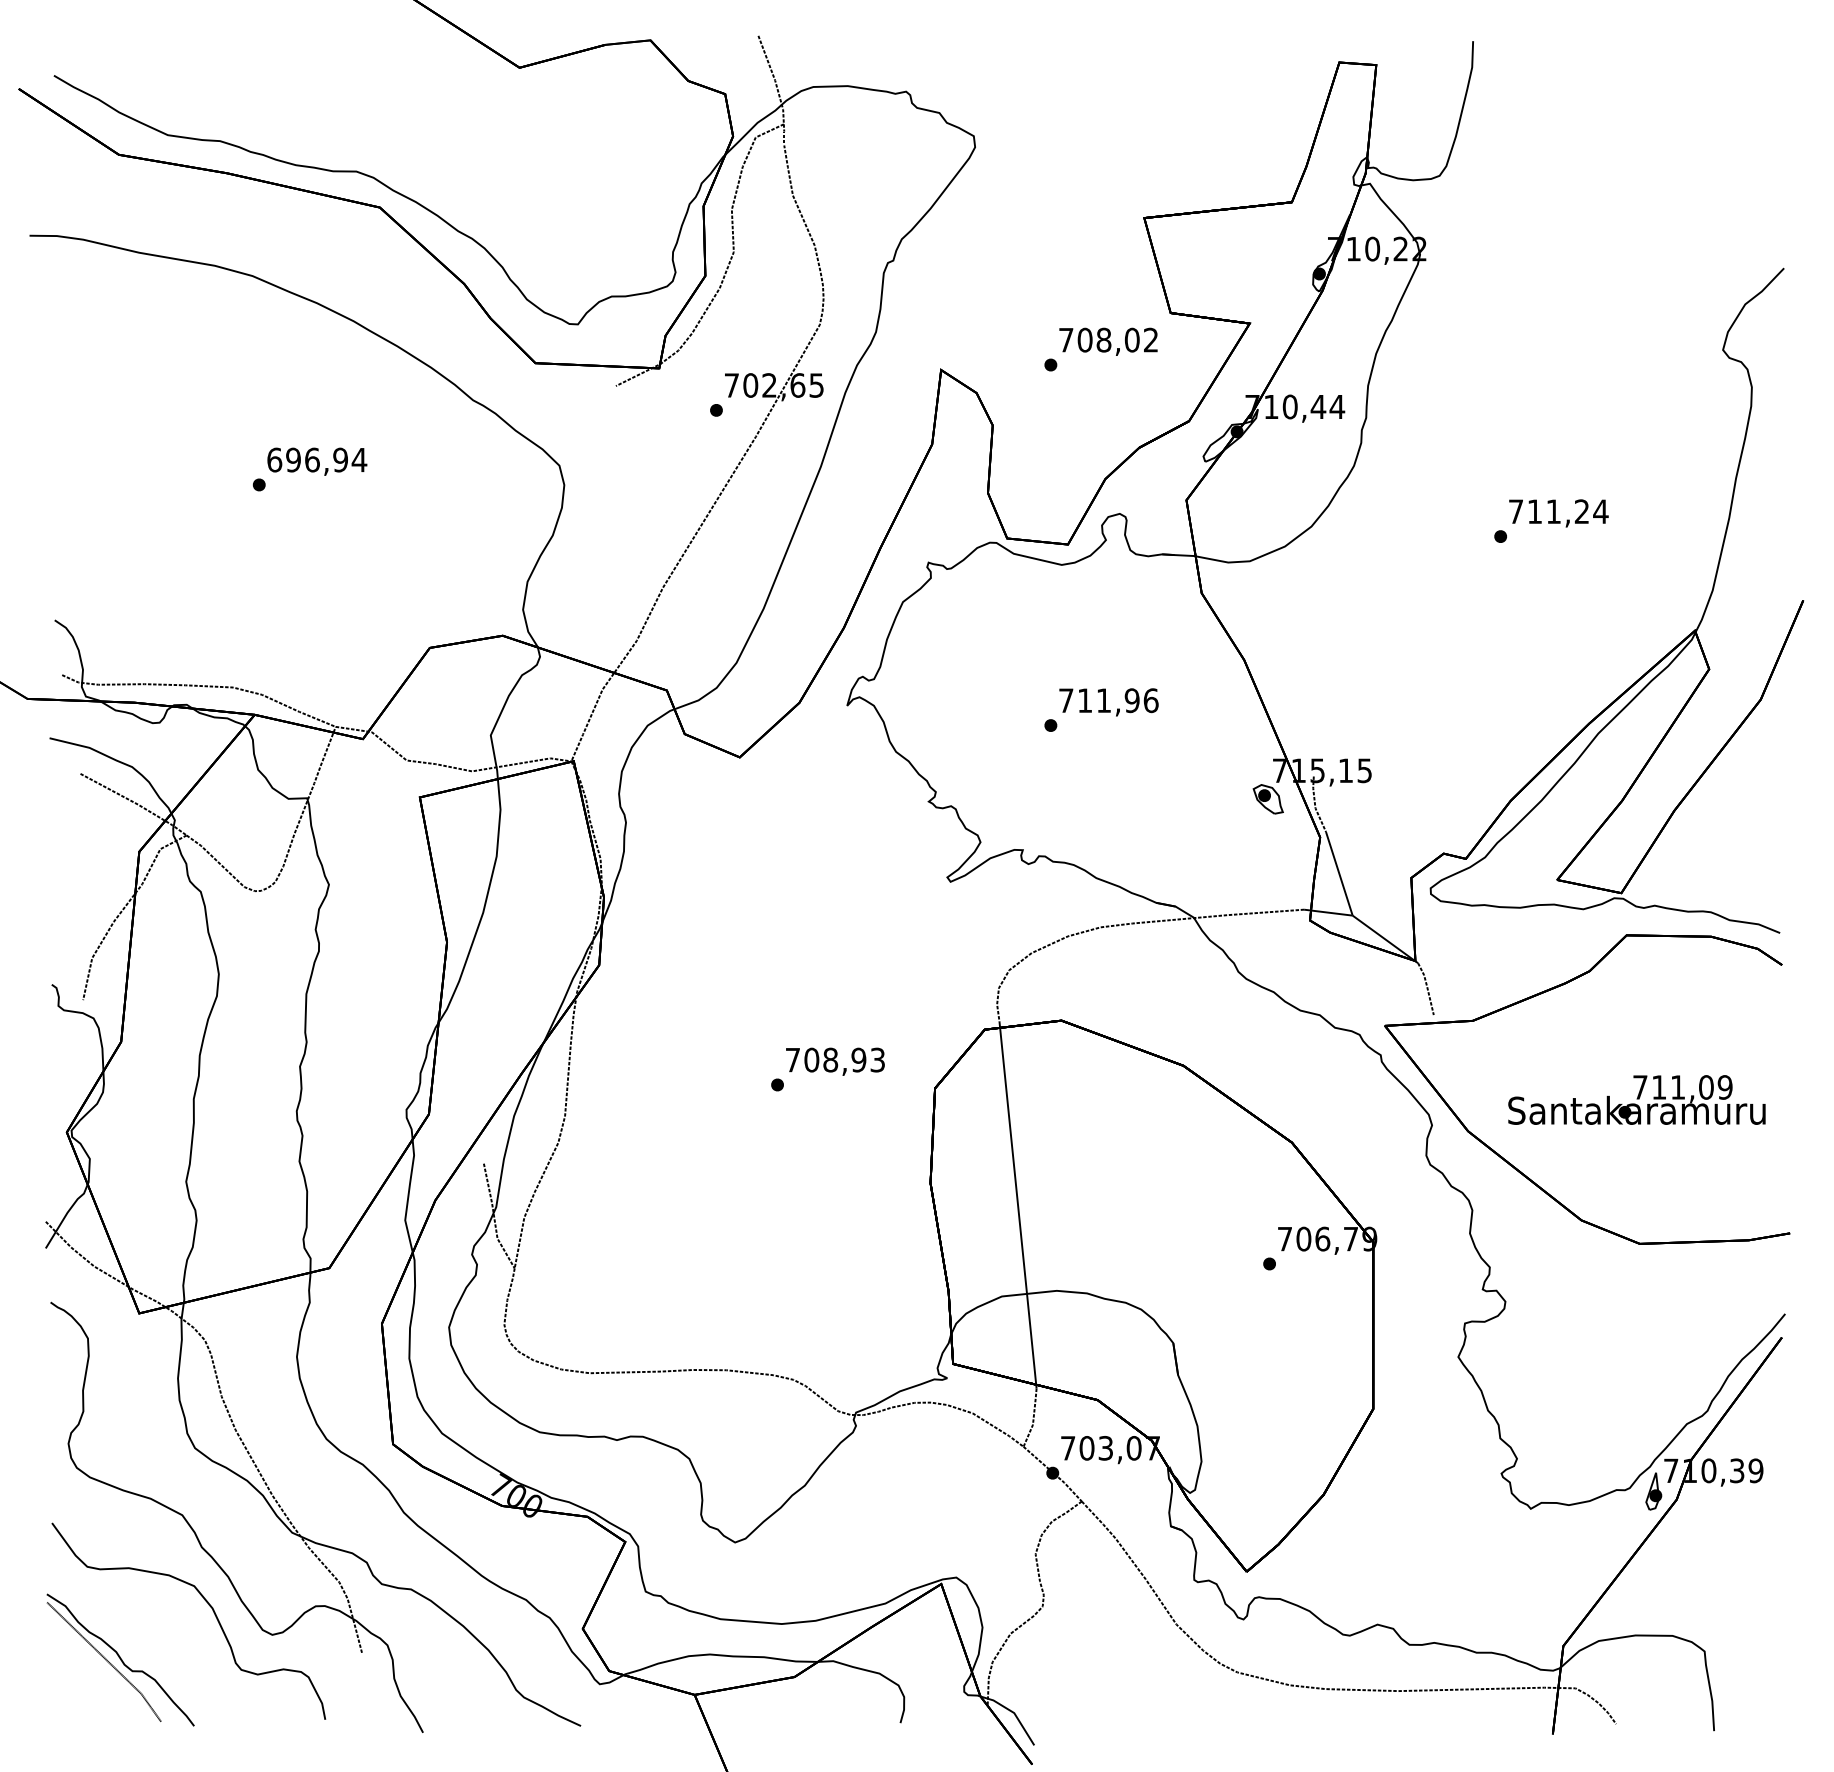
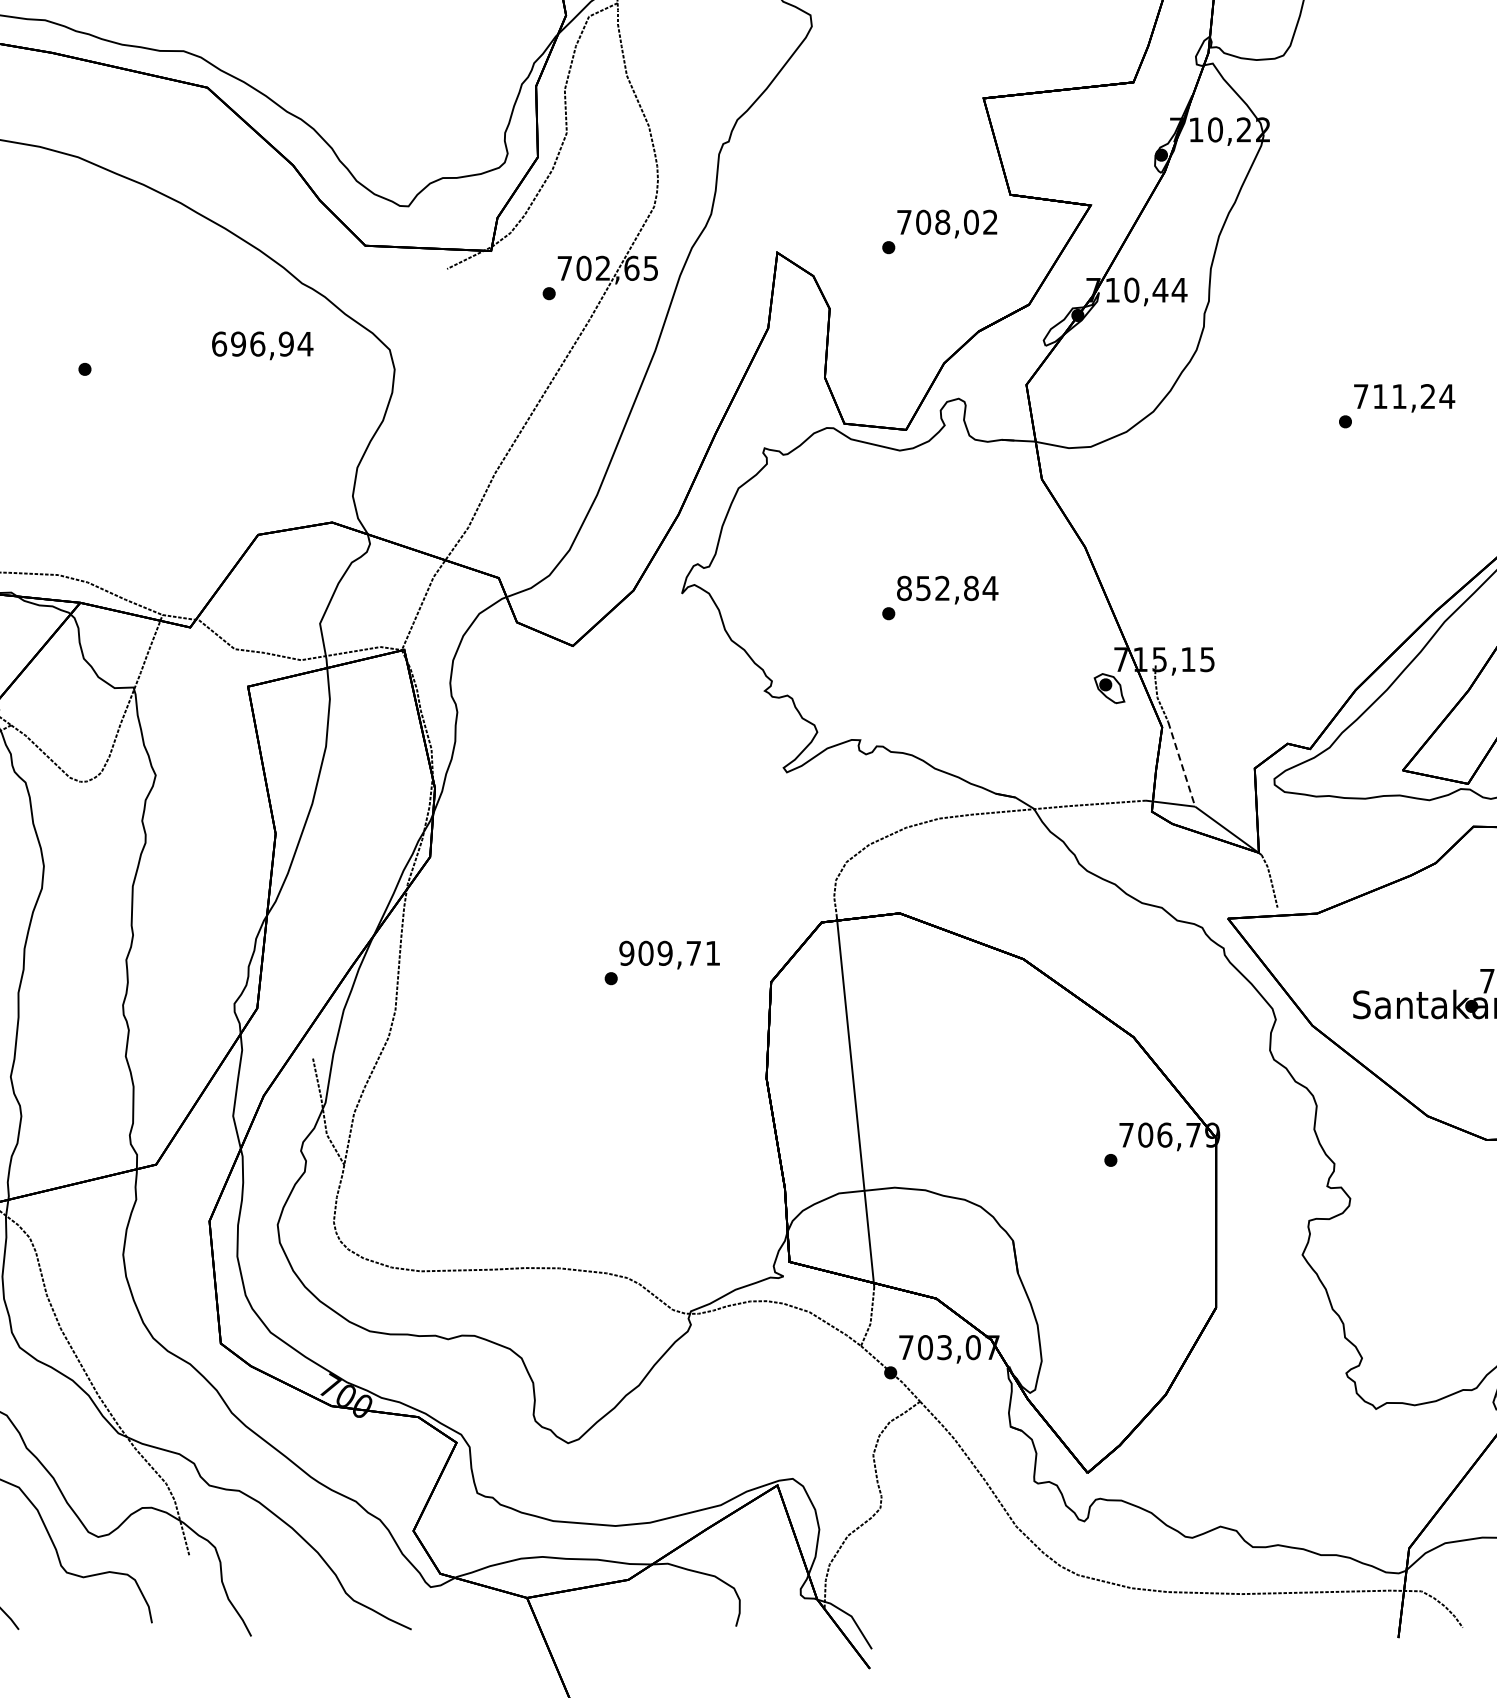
text: (317, 461) -> (262, 345), moved
text: (1108, 700) -> (947, 588), 711,96 -> 852,84
line: (1339, 873) -> (1181, 763), solid -> dashed
text: (834, 1059) -> (669, 952), 708,93 -> 909,71

